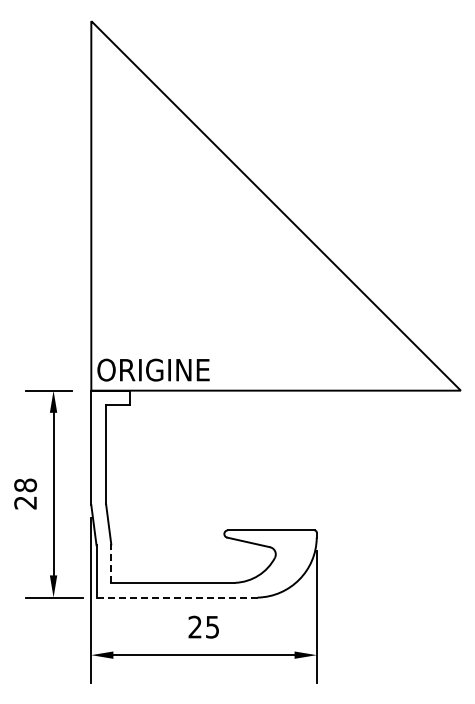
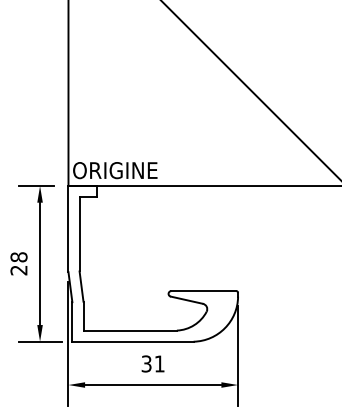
line: (111, 563) -> (83, 316), dashed -> solid
line: (177, 597) -> (133, 341), dashed -> solid
text: (203, 627) -> (152, 364), 25 -> 31

